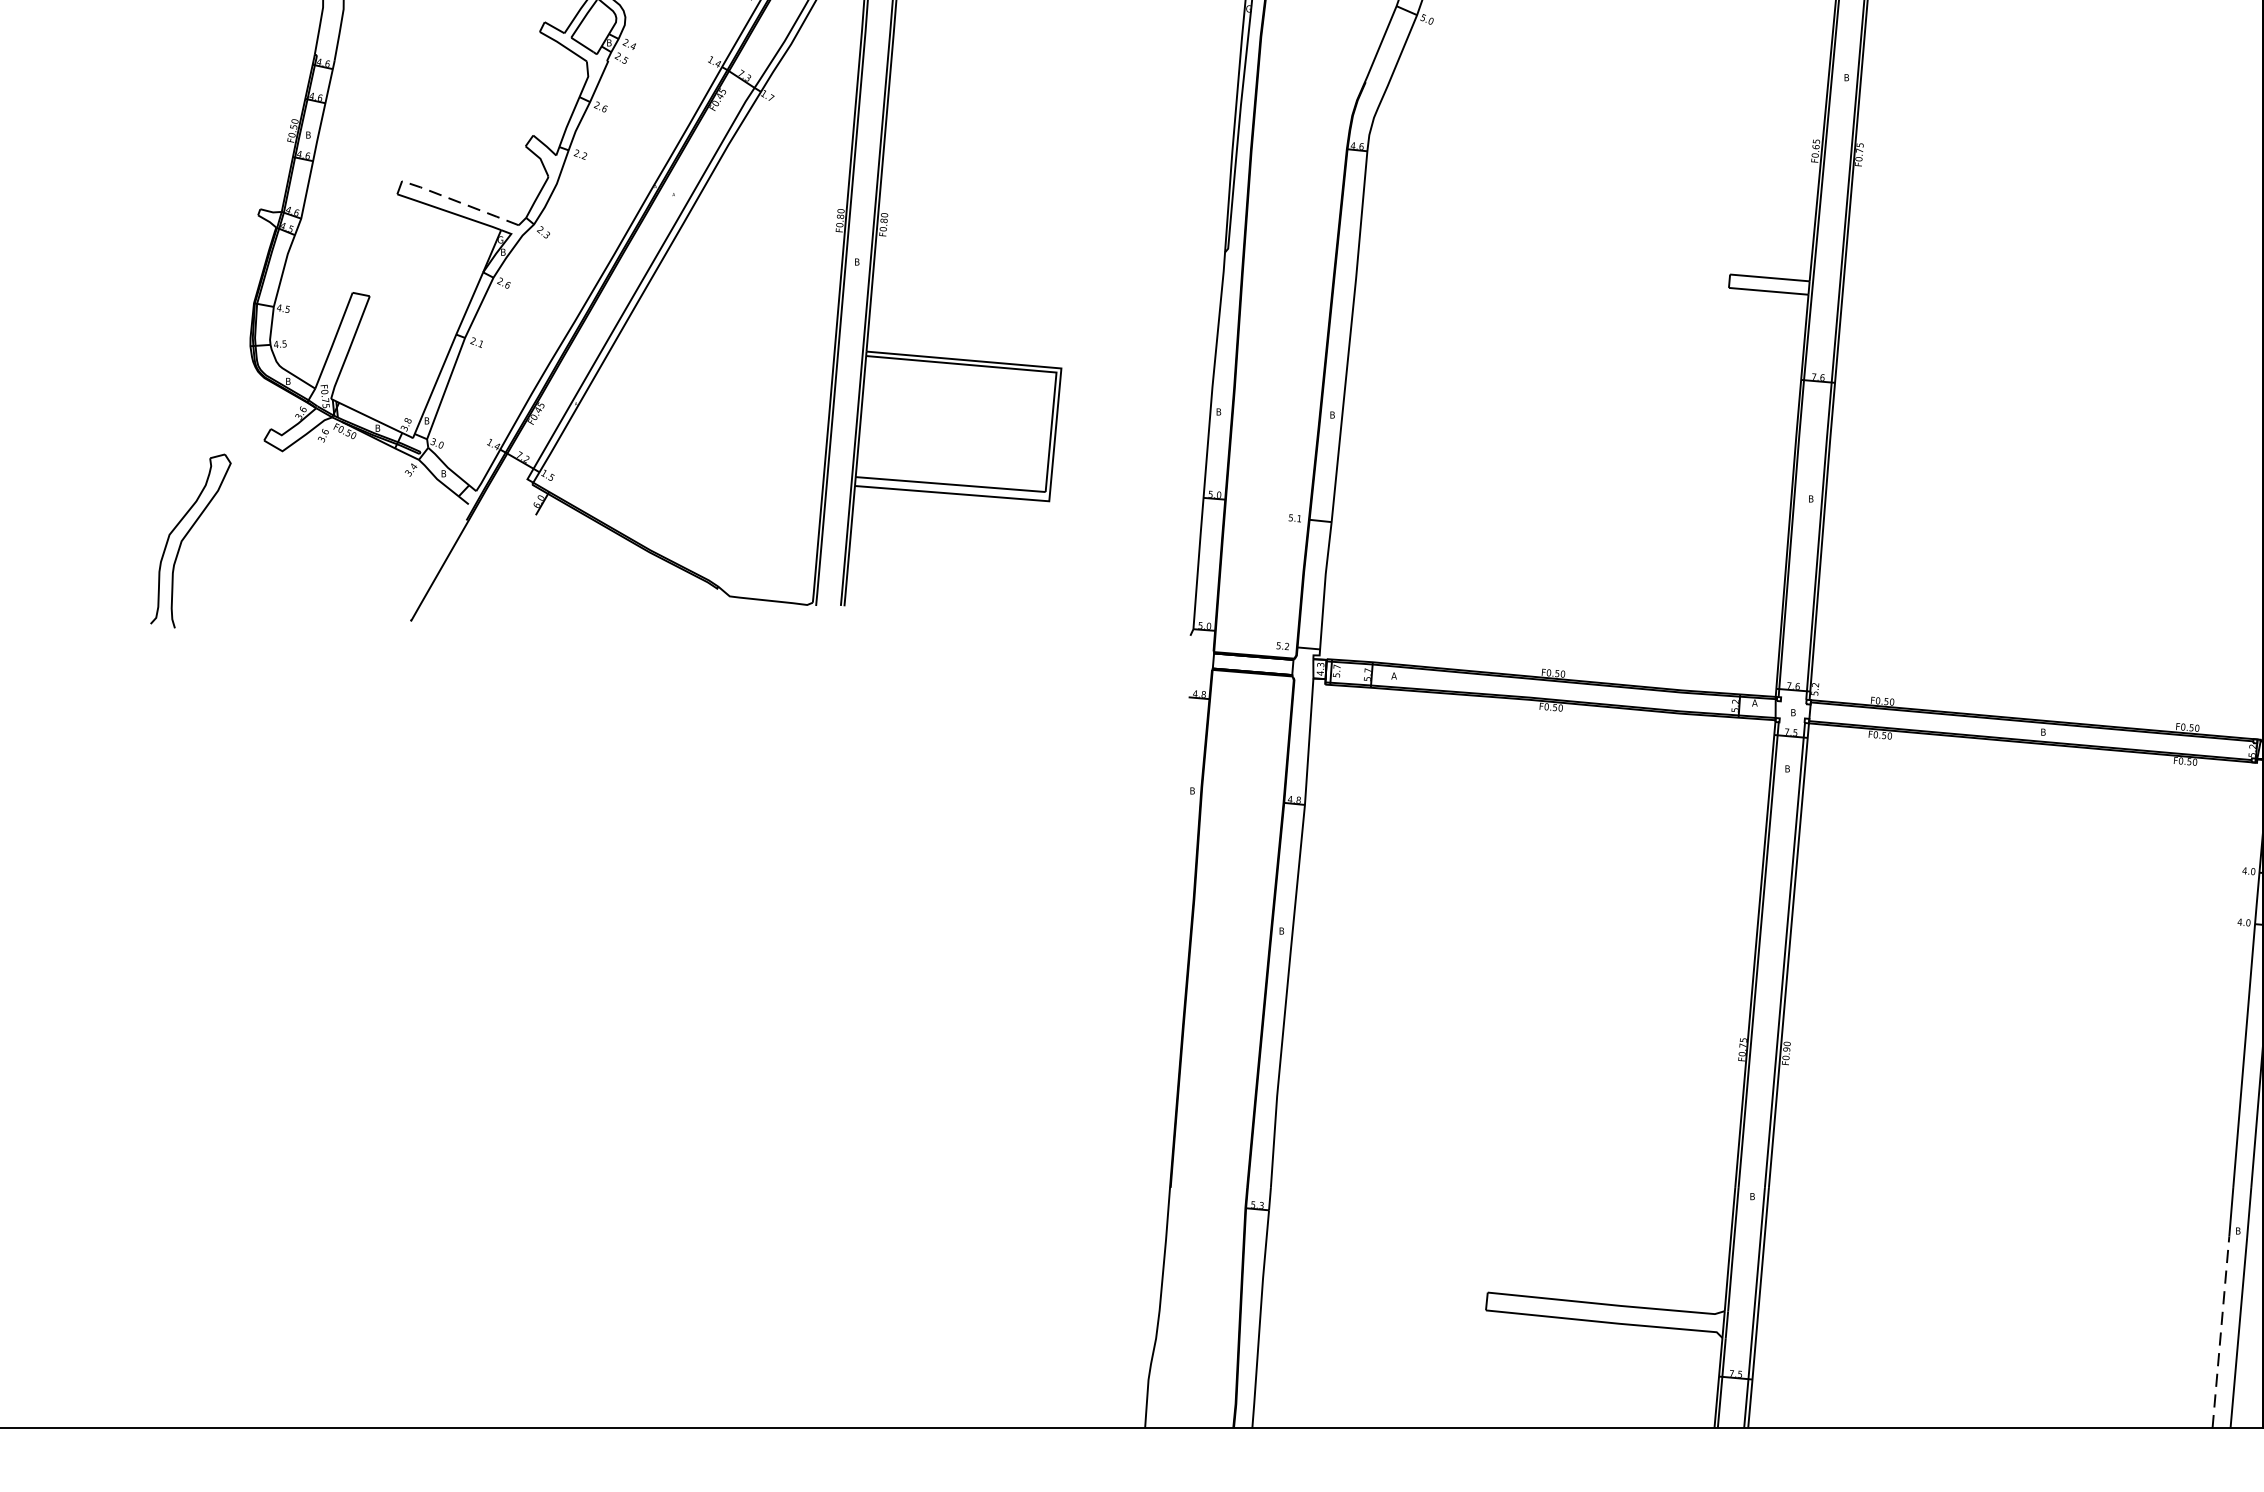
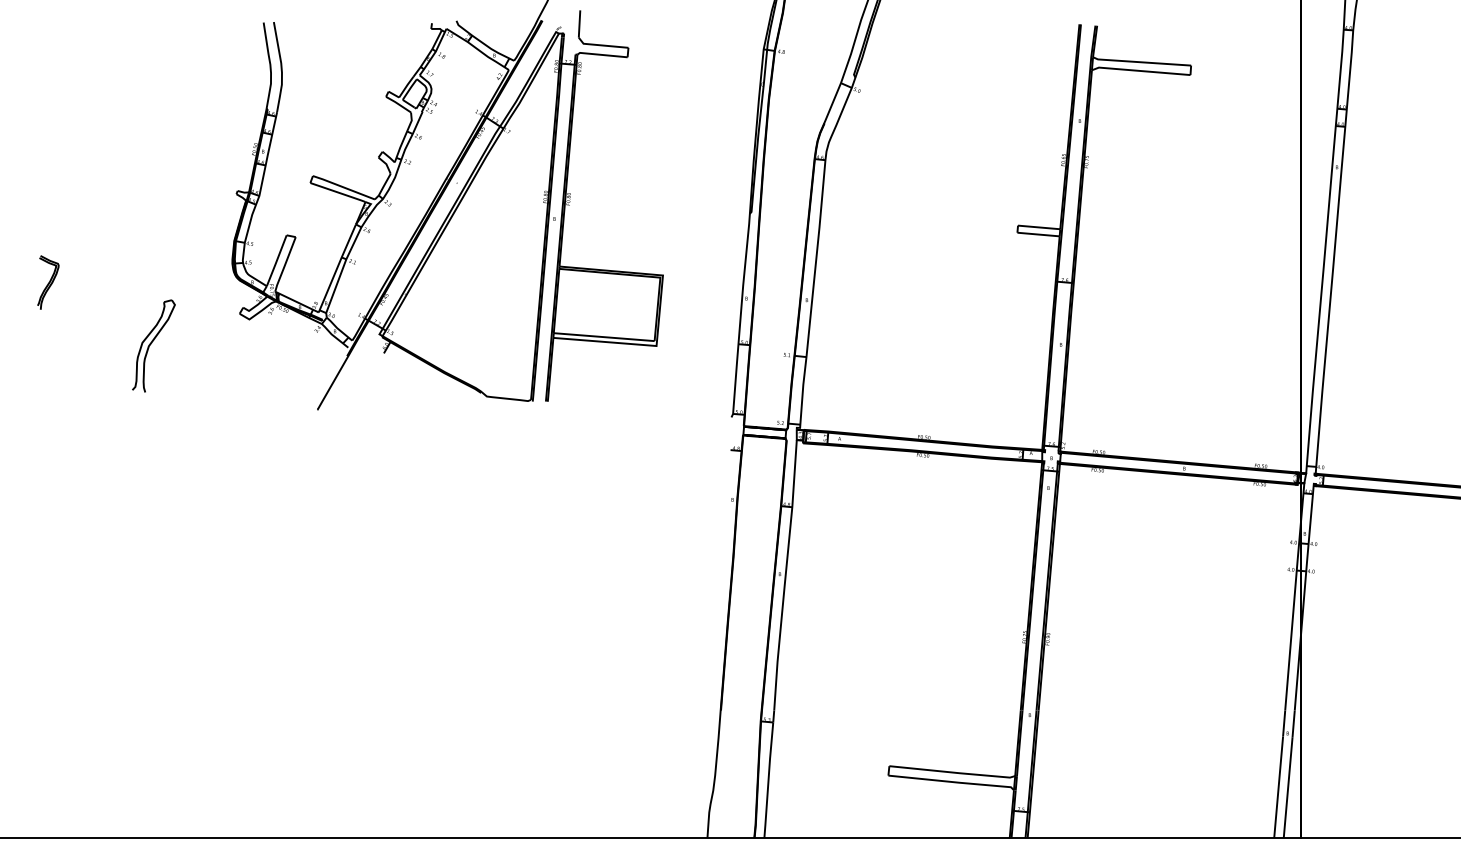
line: (459, 202) -> (343, 187), dashed -> solid
part: (190, 539) -> (153, 345), moved
line: (2220, 1330) -> (1278, 786), dashed -> solid

